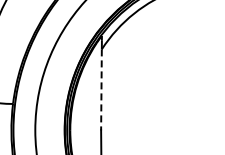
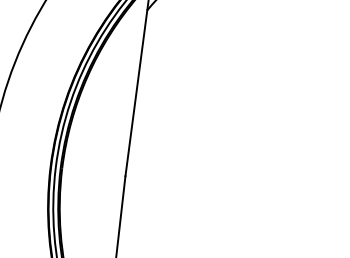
line: (101, 90) -> (136, 94), dashed -> solid

